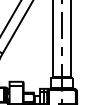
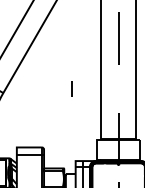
line: (61, 51) -> (70, 88), moved

